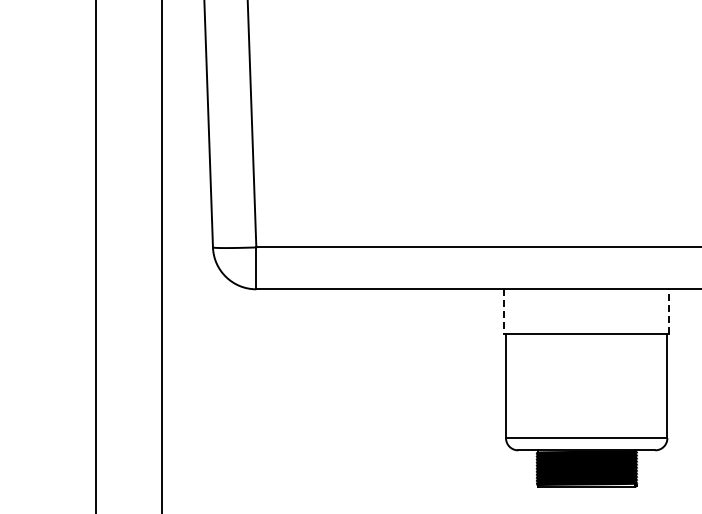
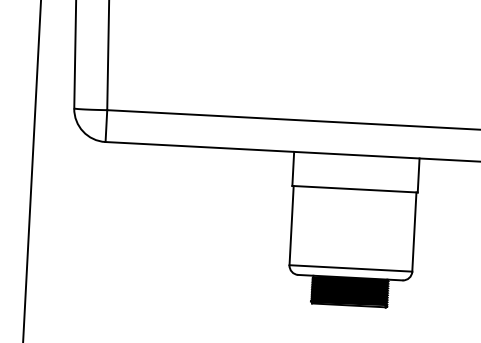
line: (669, 311) -> (418, 175), dashed -> solid
line: (504, 312) -> (293, 169), dashed -> solid

